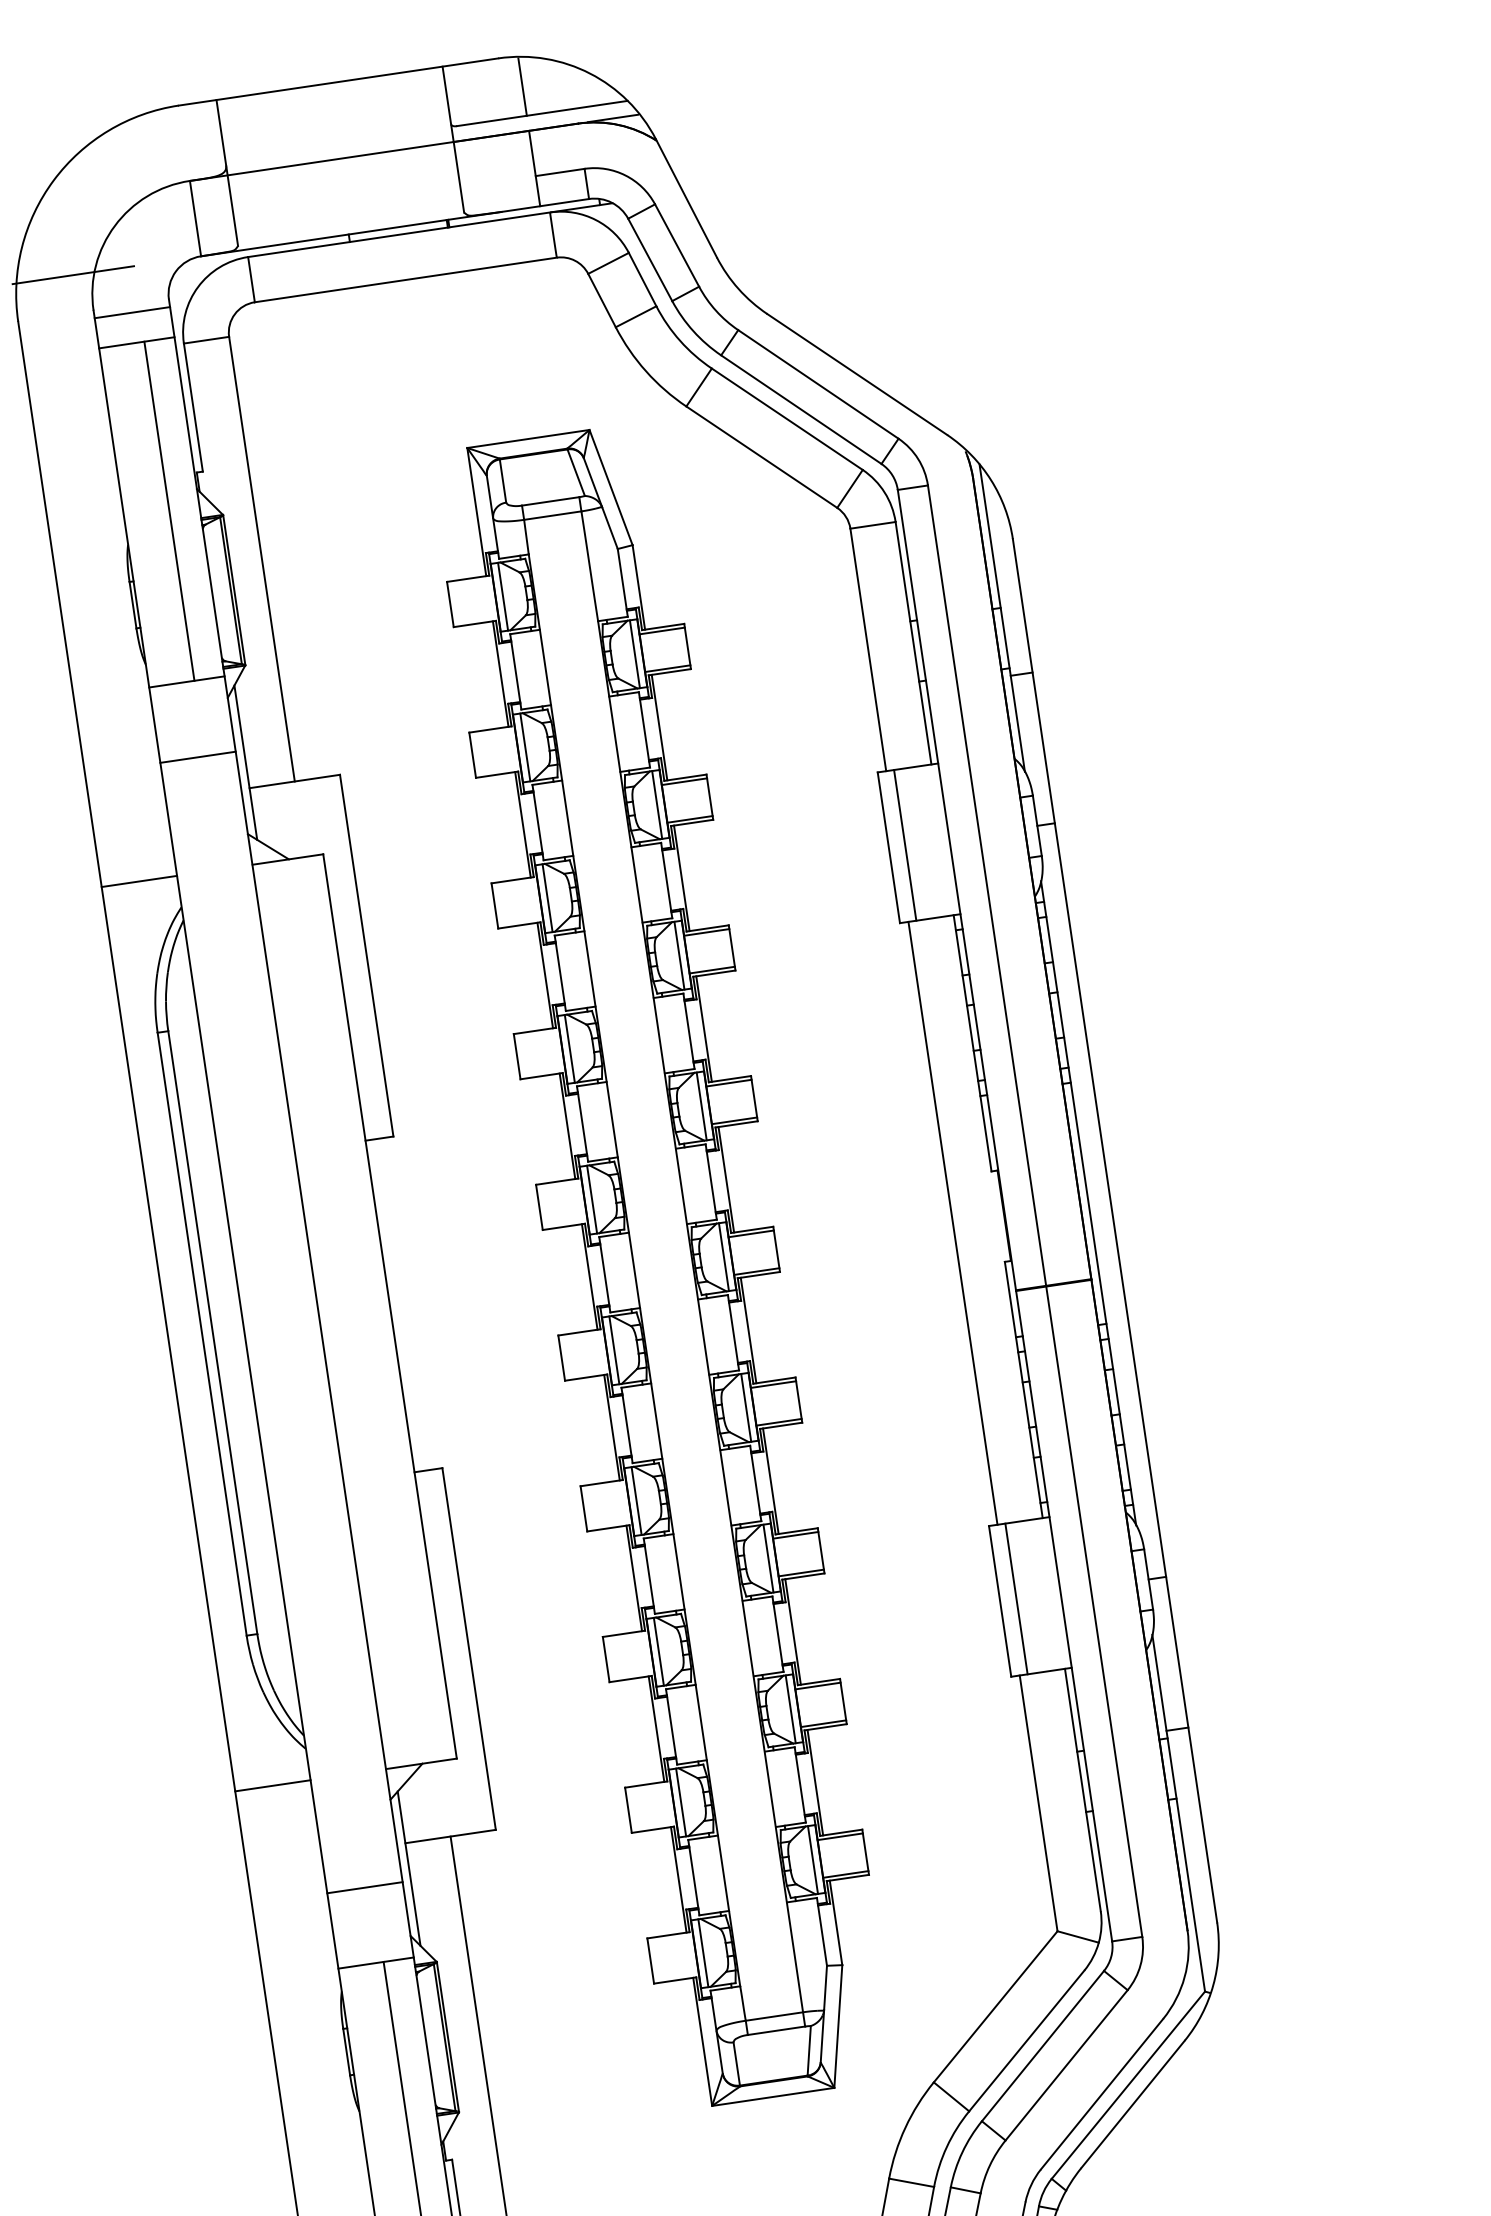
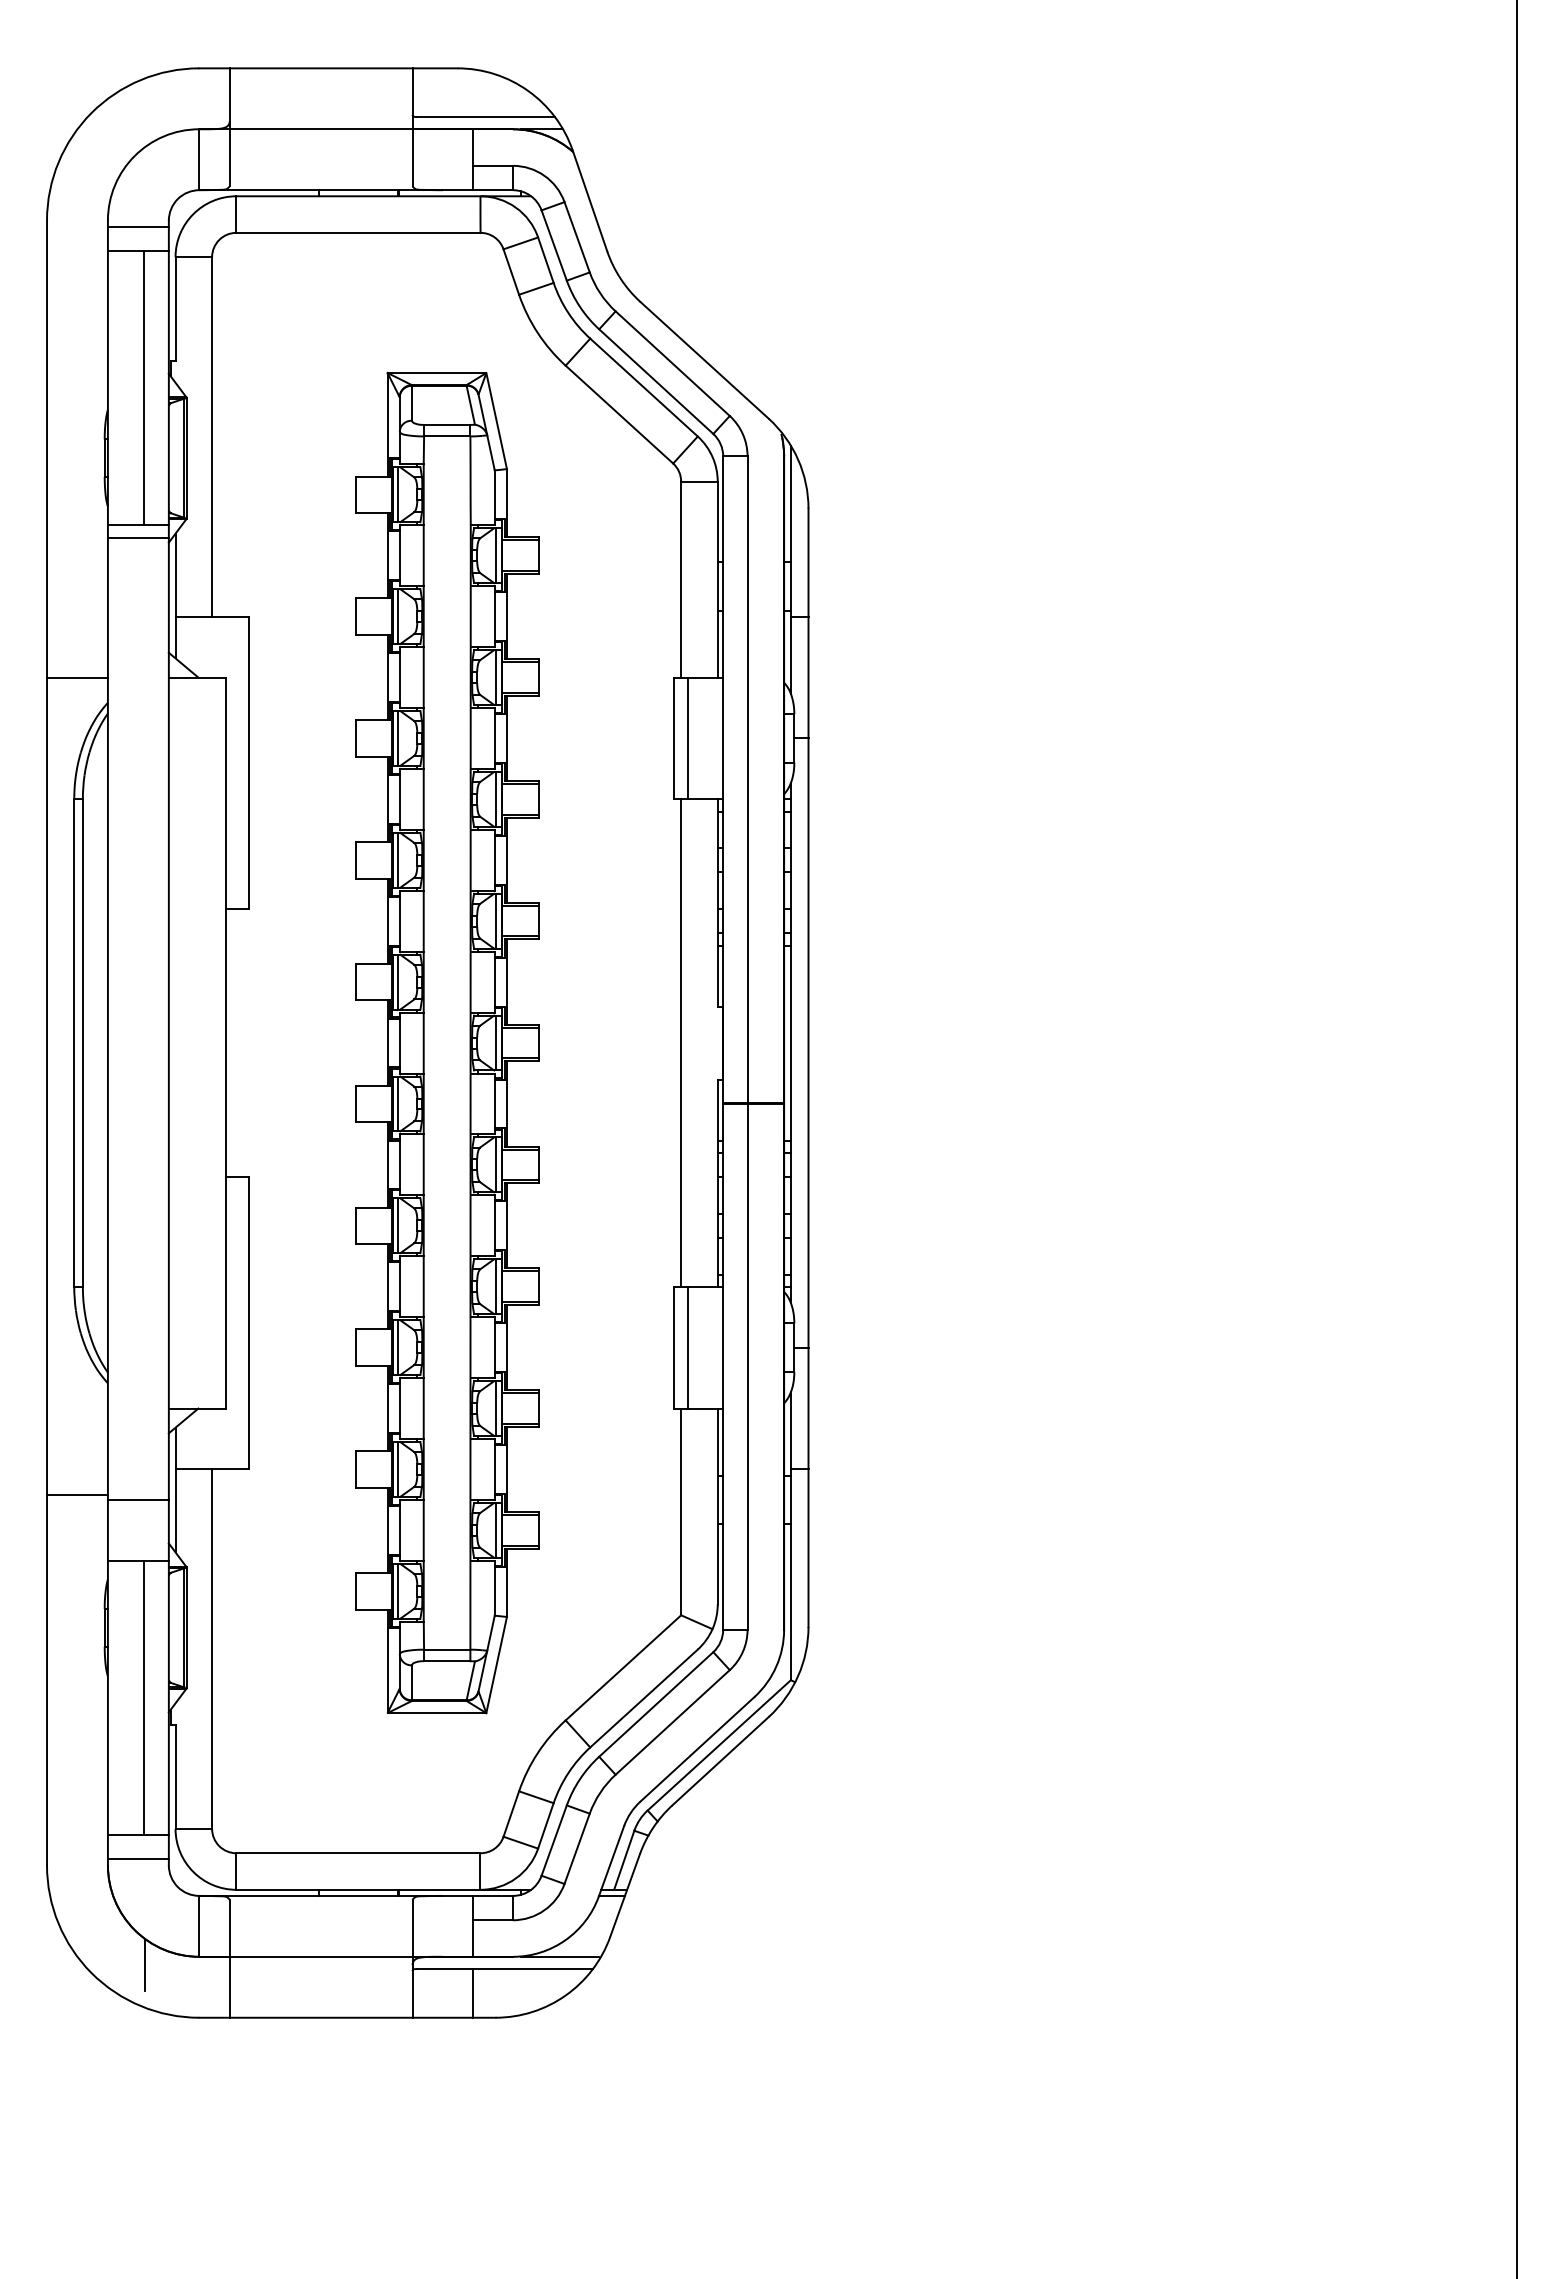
line: (522, 86) -> (473, 93), removed
line: (73, 275) -> (96, 190), removed
line: (197, 757) -> (137, 538), moved
line: (272, 1785) -> (77, 1494), moved

